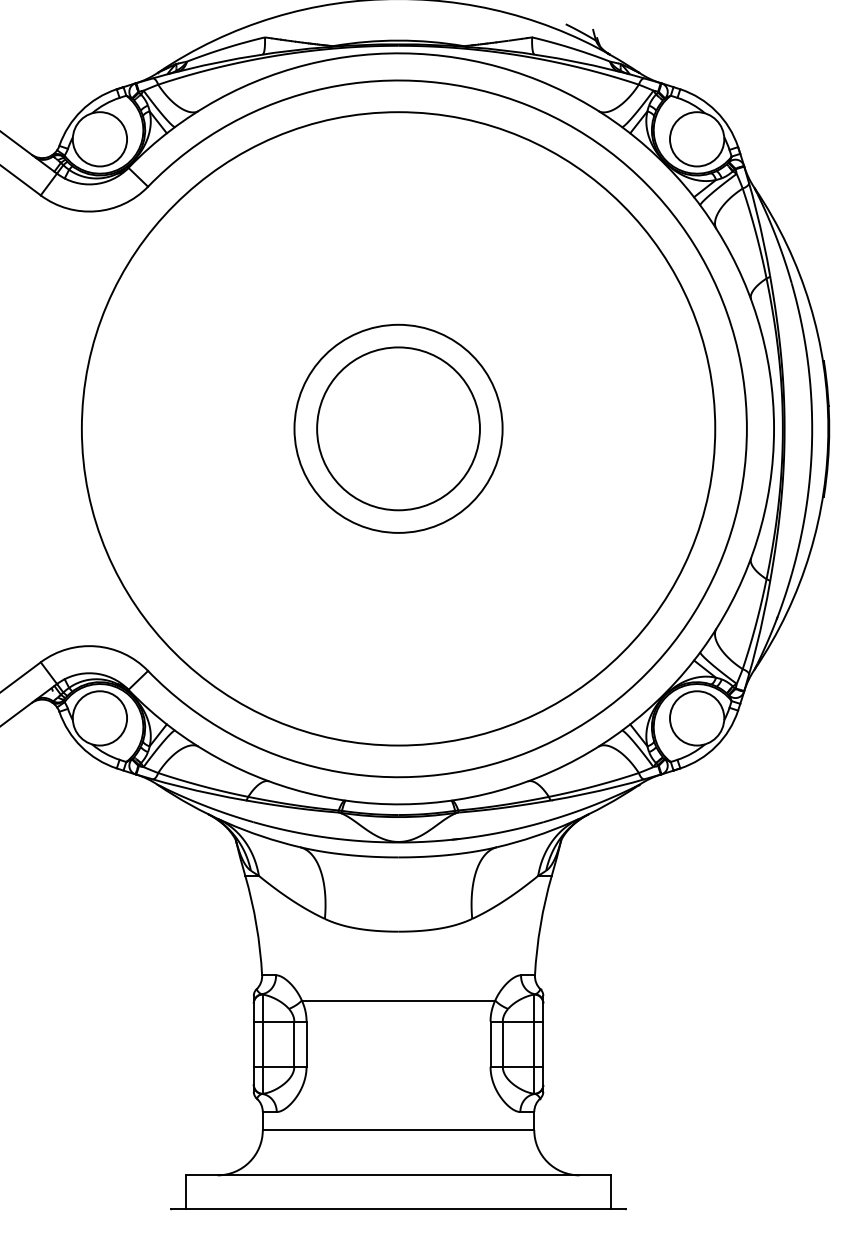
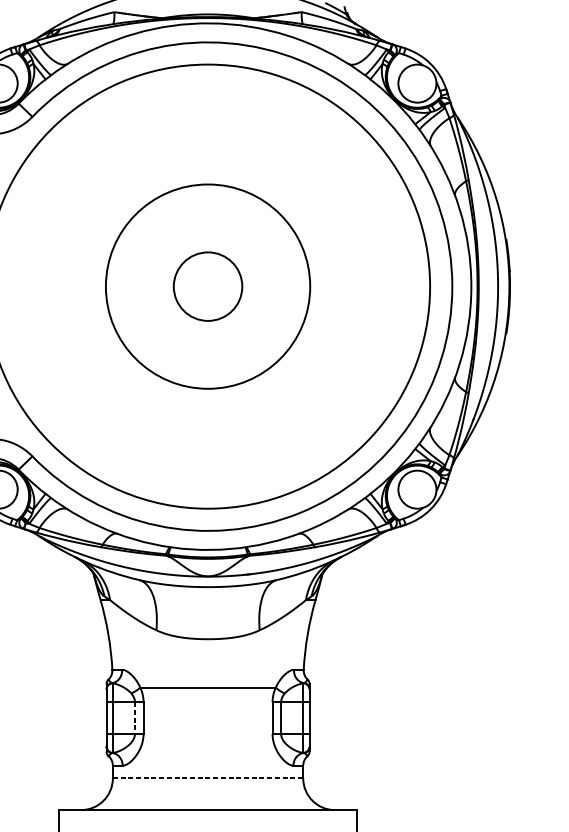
circle: (398, 428) -> (208, 286), size x0.6
circle: (398, 428) -> (208, 286), size x1.4
line: (294, 1044) -> (135, 718), solid -> dashed
line: (398, 1130) -> (208, 778), solid -> dashed

